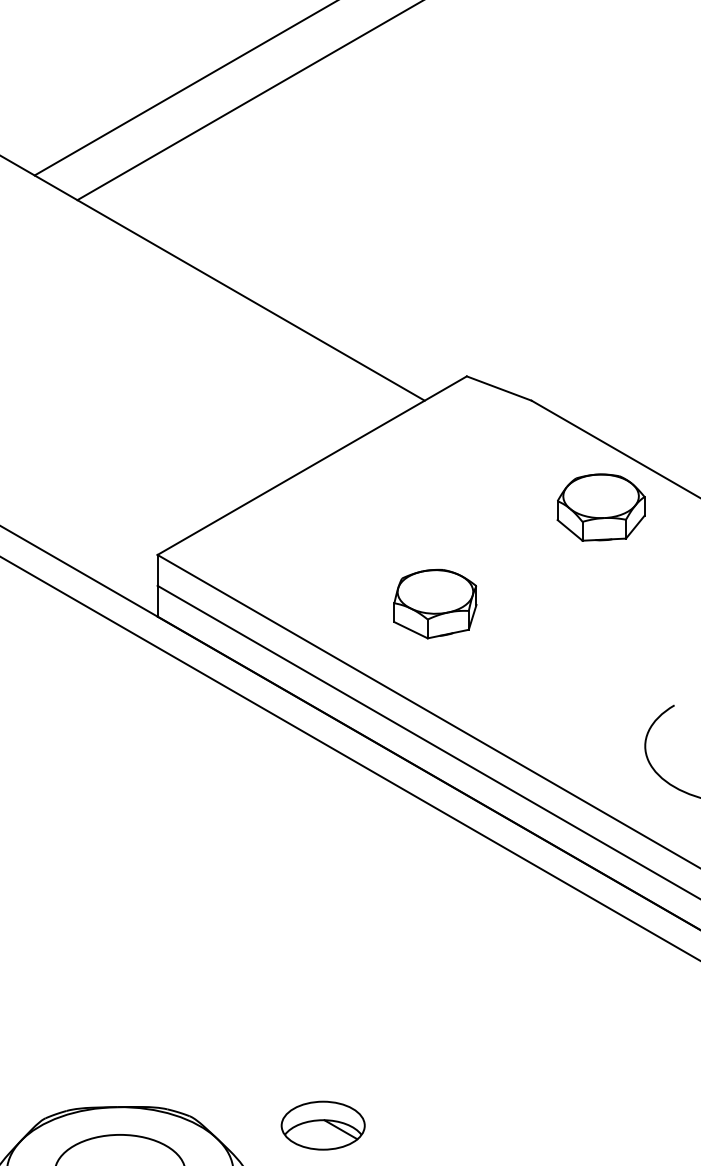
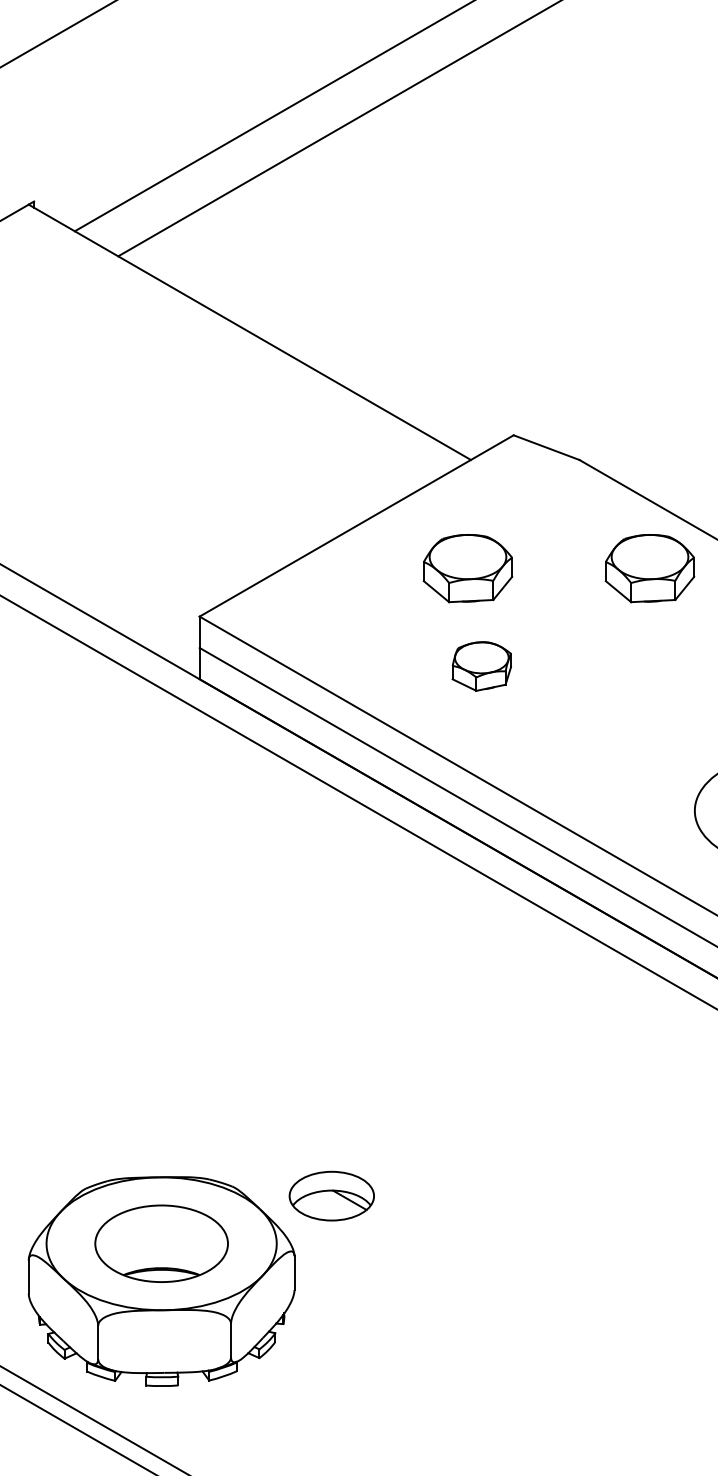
part: (421, 507) -> (467, 568), added
part: (435, 604) -> (481, 666), size x0.7
part: (322, 1125) -> (331, 1195), moved

